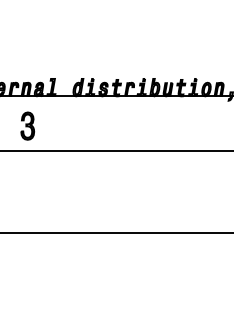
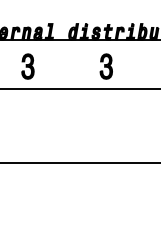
part: (114, 125) -> (106, 66), added

